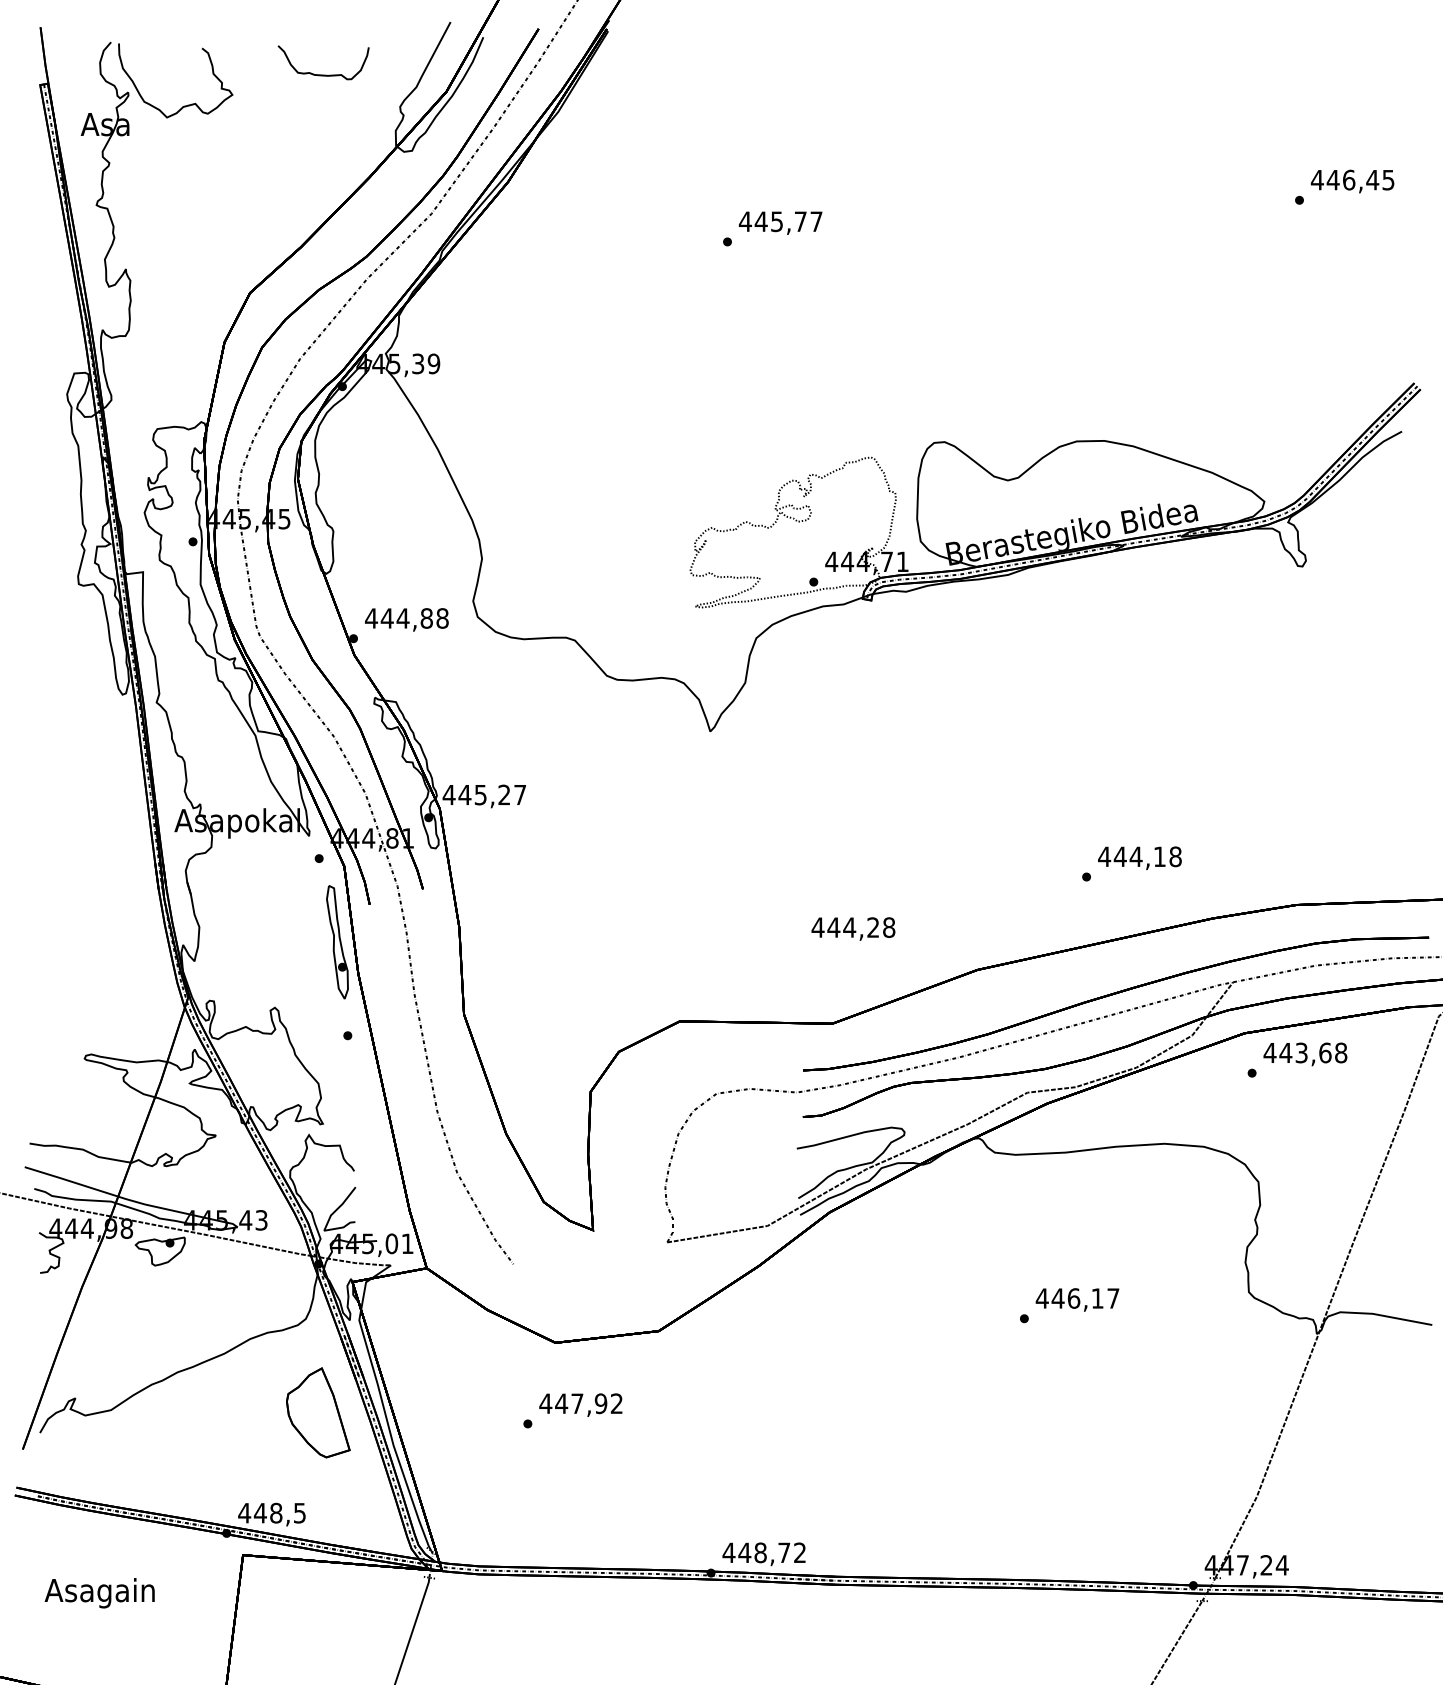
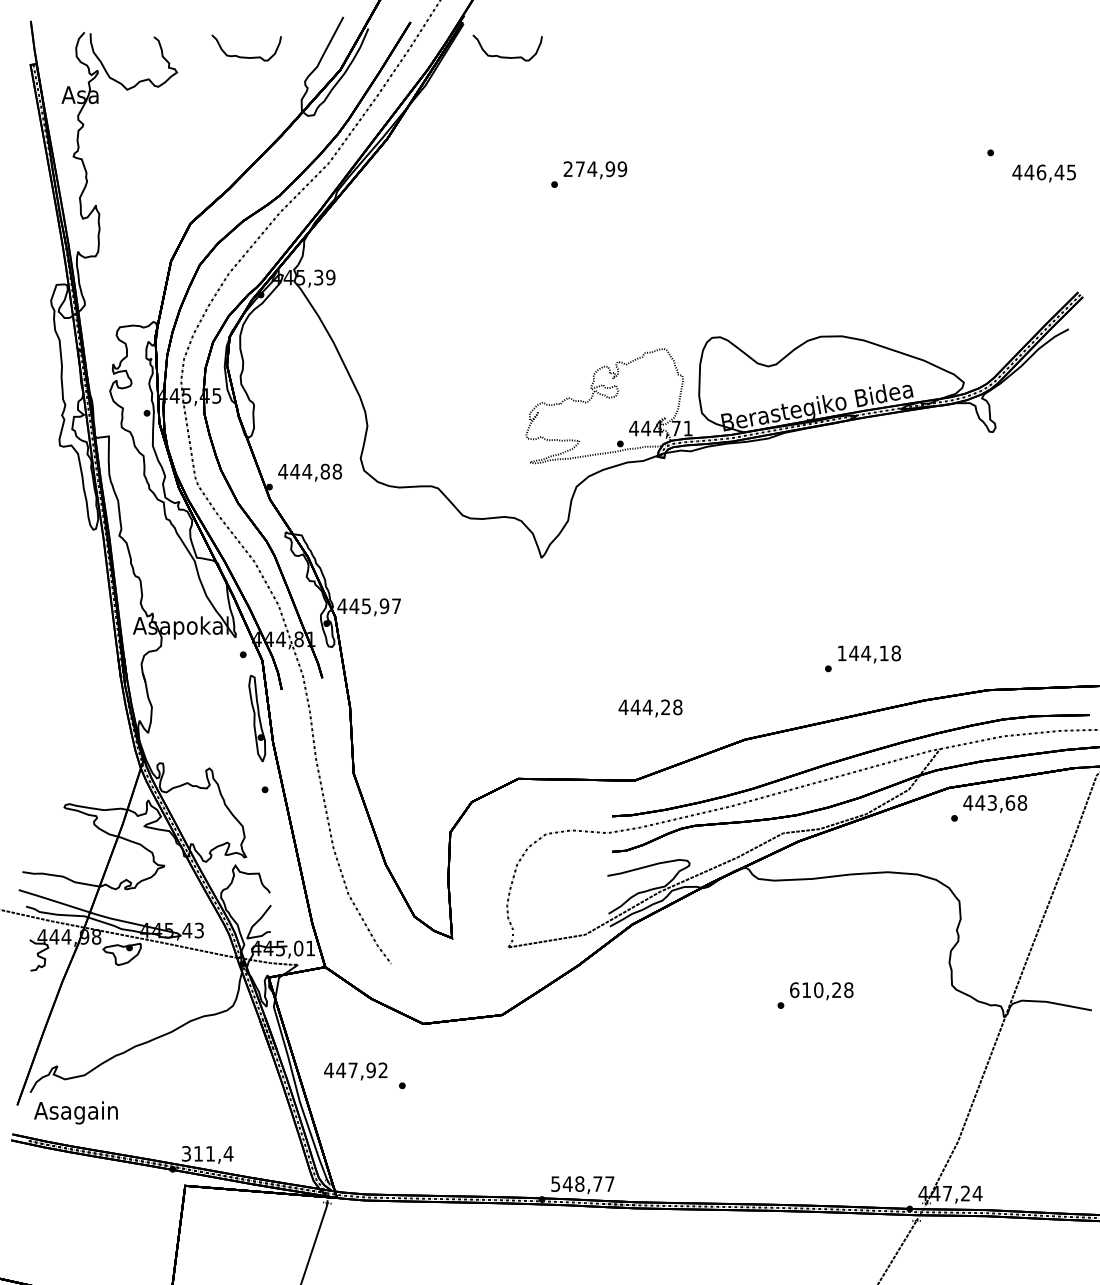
curve: (665, 73) -> (507, 56), added
text: (1351, 181) -> (1043, 173), moved
text: (781, 222) -> (595, 169), 445,77 -> 274,99
text: (504, 795) -> (384, 606), 445,27 -> 445,97
text: (1103, 856) -> (841, 653), 444,18 -> 144,18
text: (1077, 1298) -> (821, 990), 446,17 -> 610,28
text: (580, 1405) -> (355, 1071), moved
part: (318, 1413) -> (242, 1077), removed
text: (272, 1512) -> (207, 1153), 448,5 -> 311,4
text: (764, 1552) -> (582, 1183), 448,72 -> 548,77
text: (99, 1592) -> (75, 1112), moved

